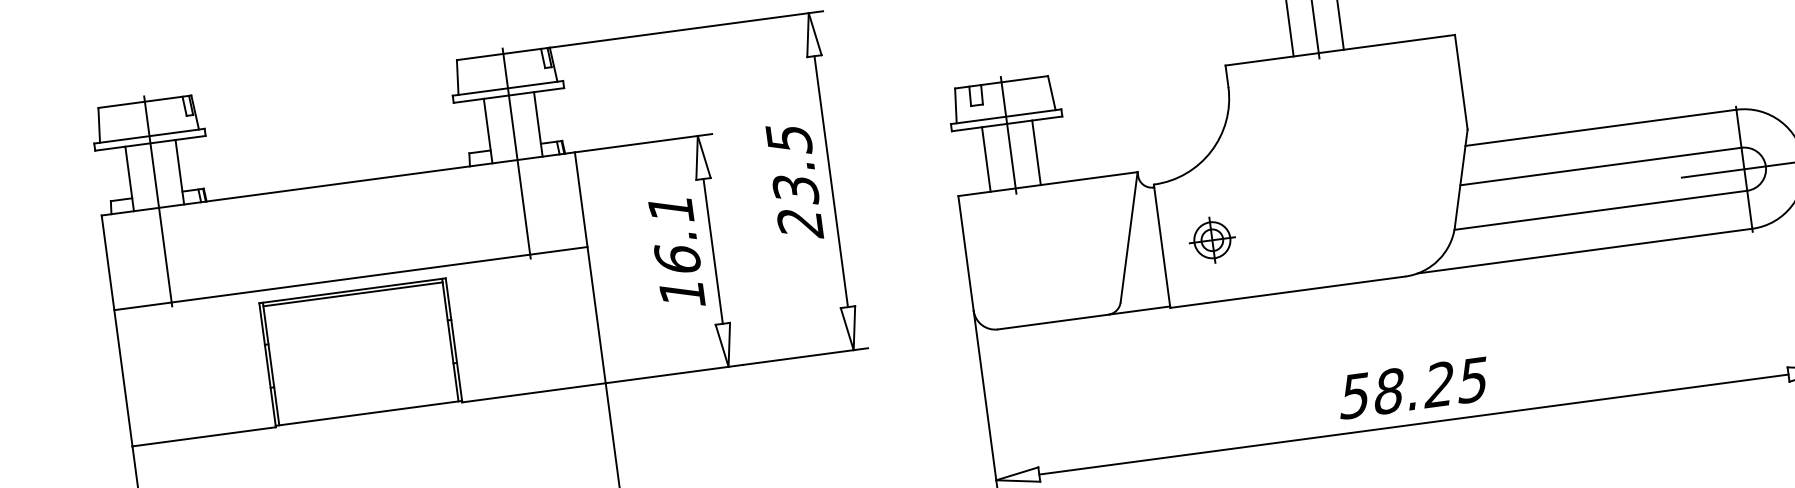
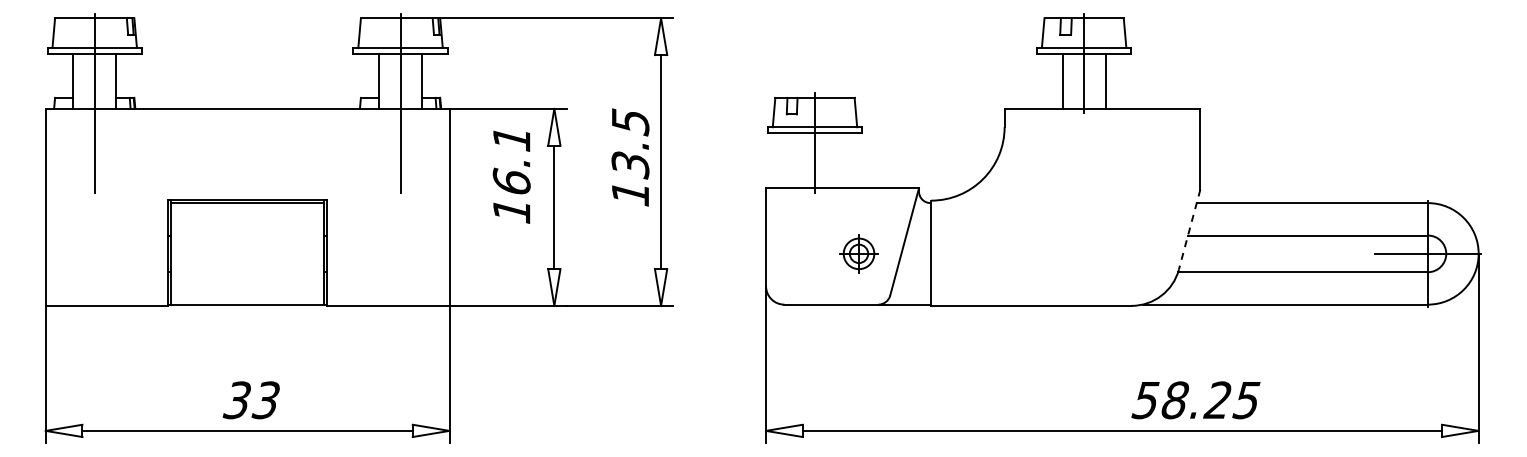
line: (1036, 152) -> (836, 160), removed
line: (986, 159) -> (793, 160), removed
line: (1461, 179) -> (1189, 230), solid -> dashed
text: (799, 224) -> (629, 194), 23.5 -> 13.5
part: (1211, 239) -> (858, 253), moved
text: (676, 252) -> (511, 176), moved
line: (350, 278) -> (247, 189), removed
text: (1412, 388) -> (1195, 400), moved

